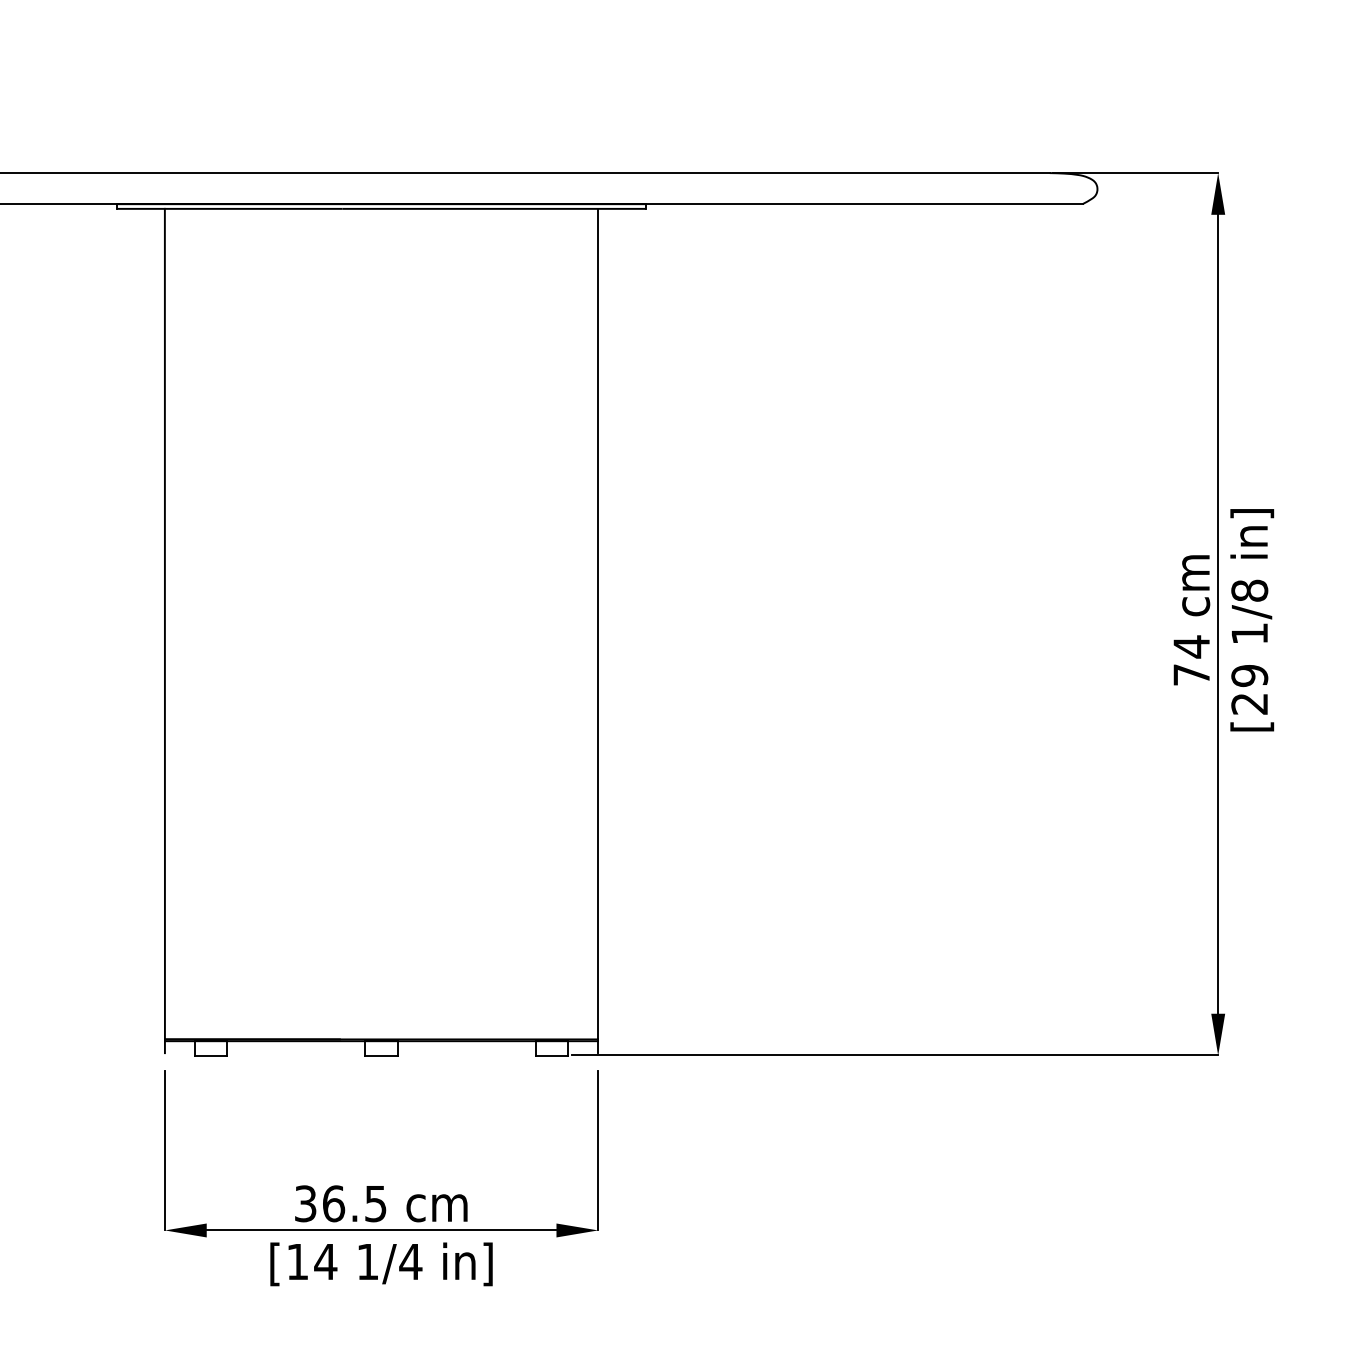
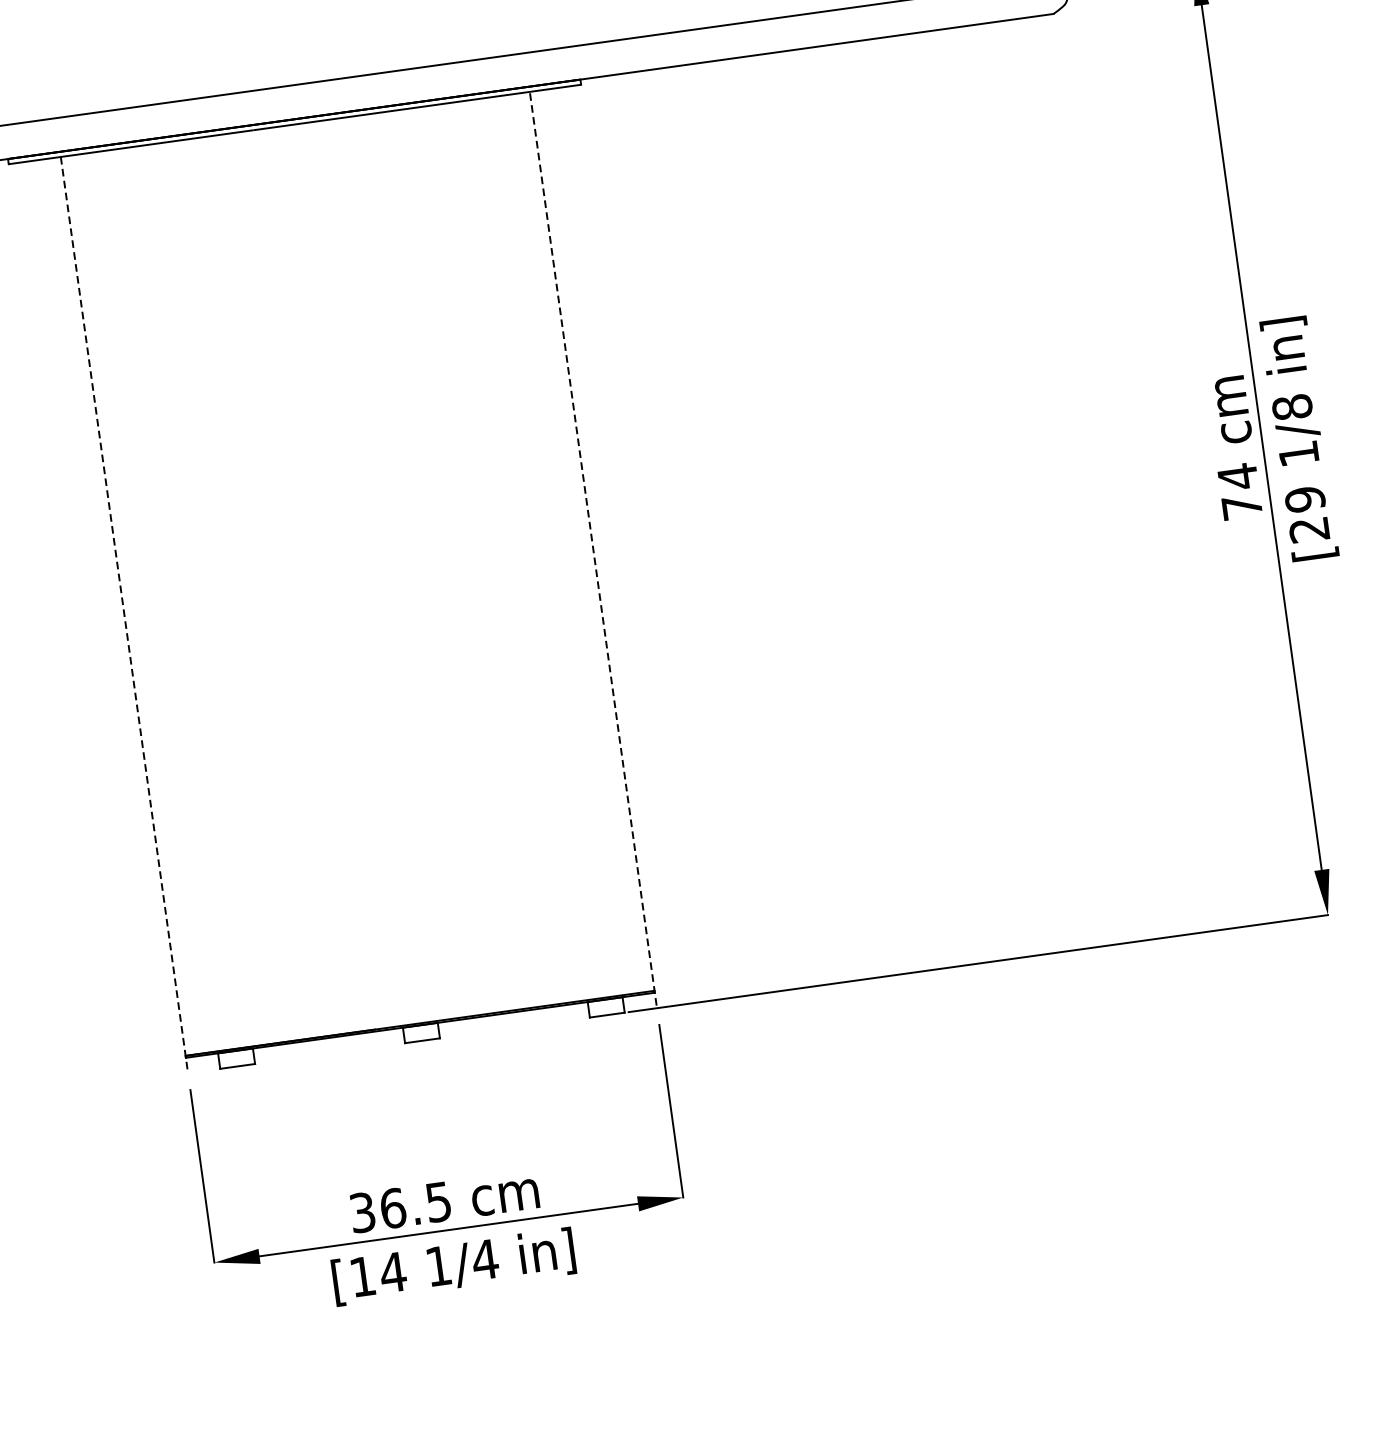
line: (598, 630) -> (593, 548), solid -> dashed
line: (164, 631) -> (123, 614), solid -> dashed

